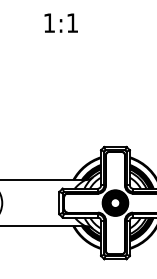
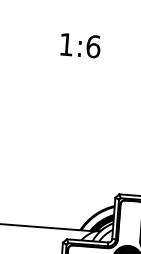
text: (72, 22) -> (93, 45), 1:1 -> 1:6

